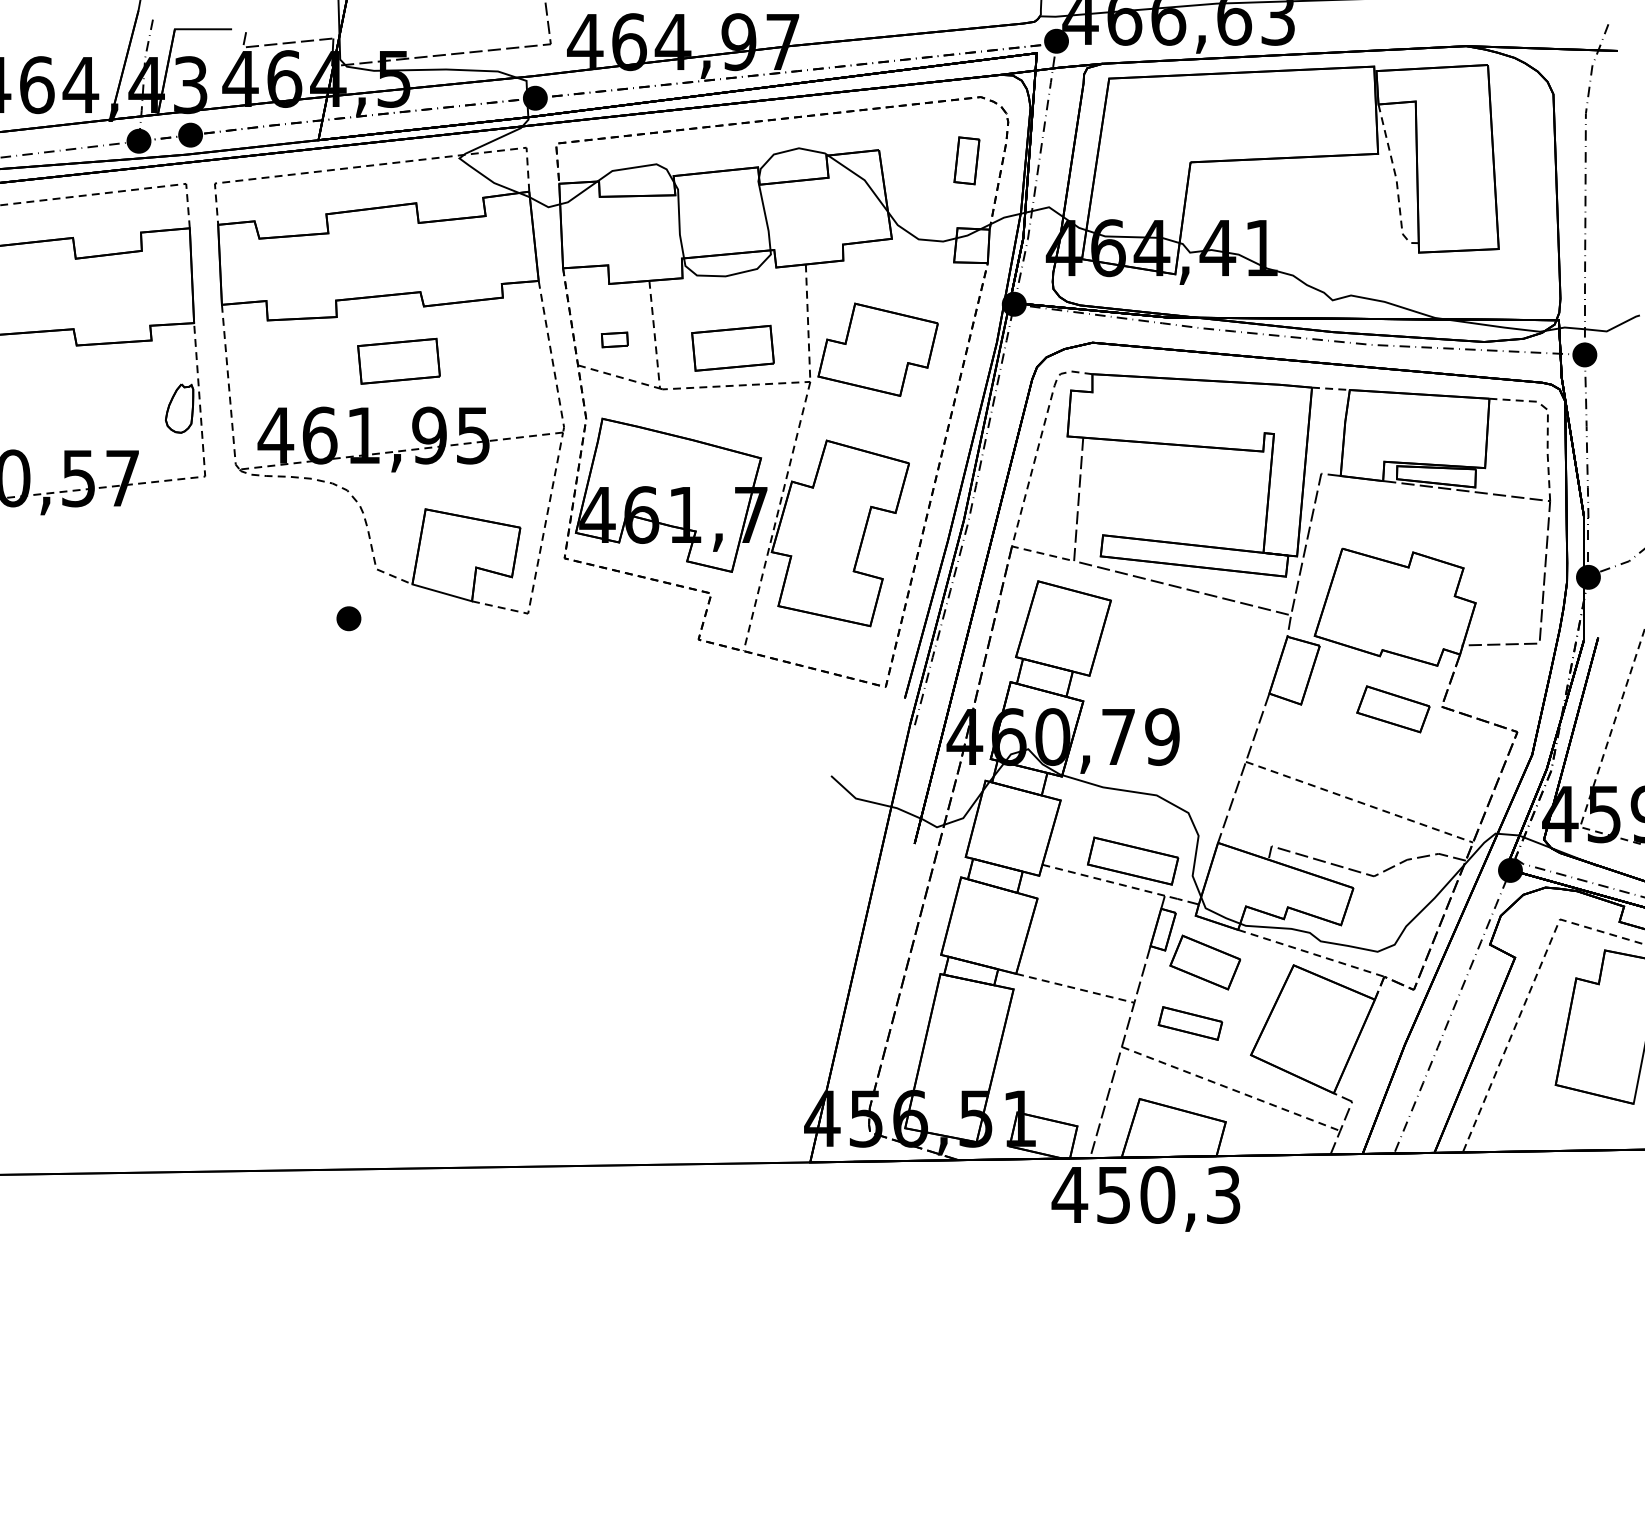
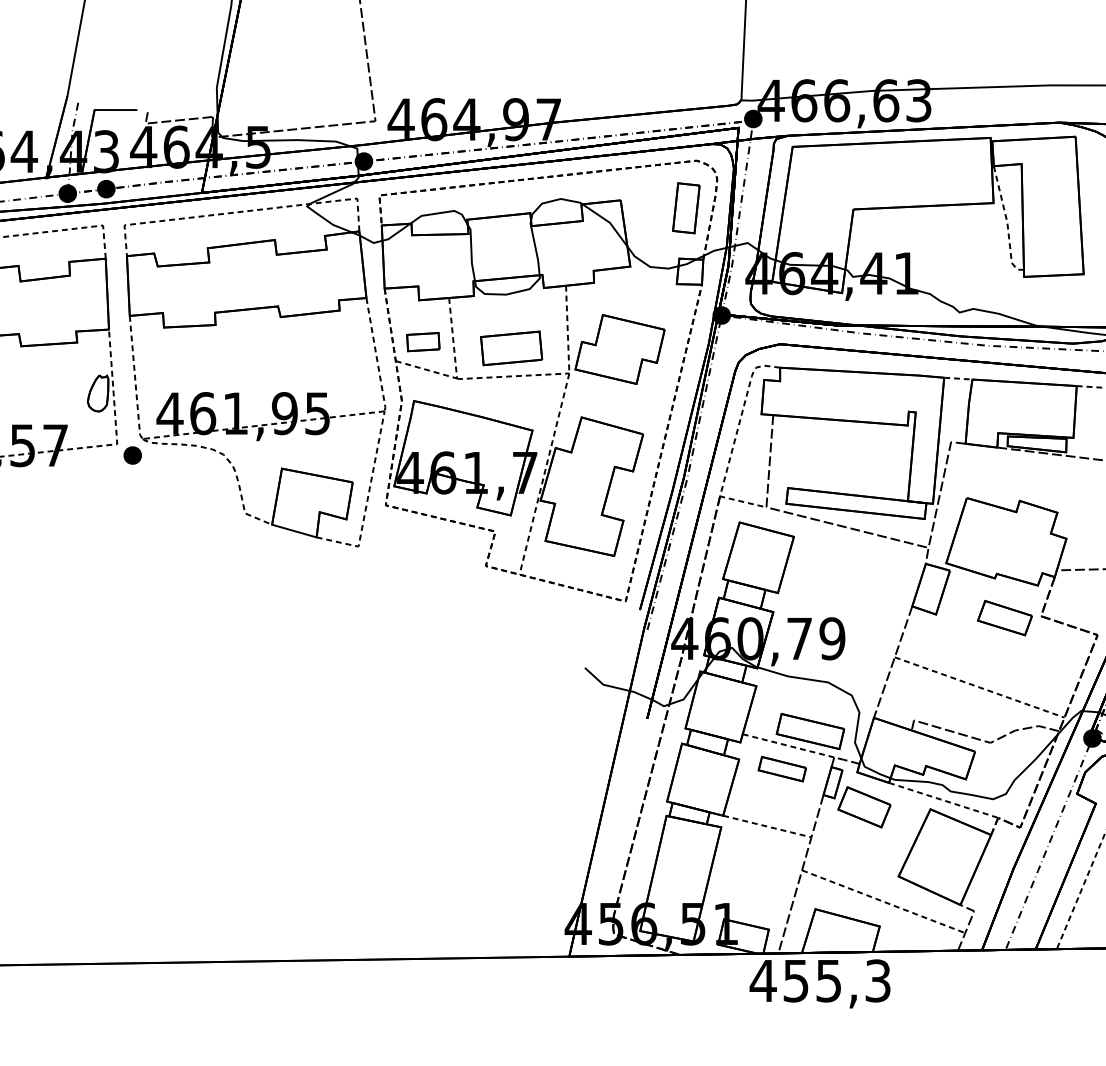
part: (966, 160) -> (686, 208), size x1.43
part: (614, 339) -> (423, 341), size x1.67
part: (398, 360) -> (261, 357), removed
part: (348, 618) -> (132, 455), moved
part: (1190, 1023) -> (782, 769), moved
text: (1157, 1194) -> (828, 980), 450,3 -> 455,3

